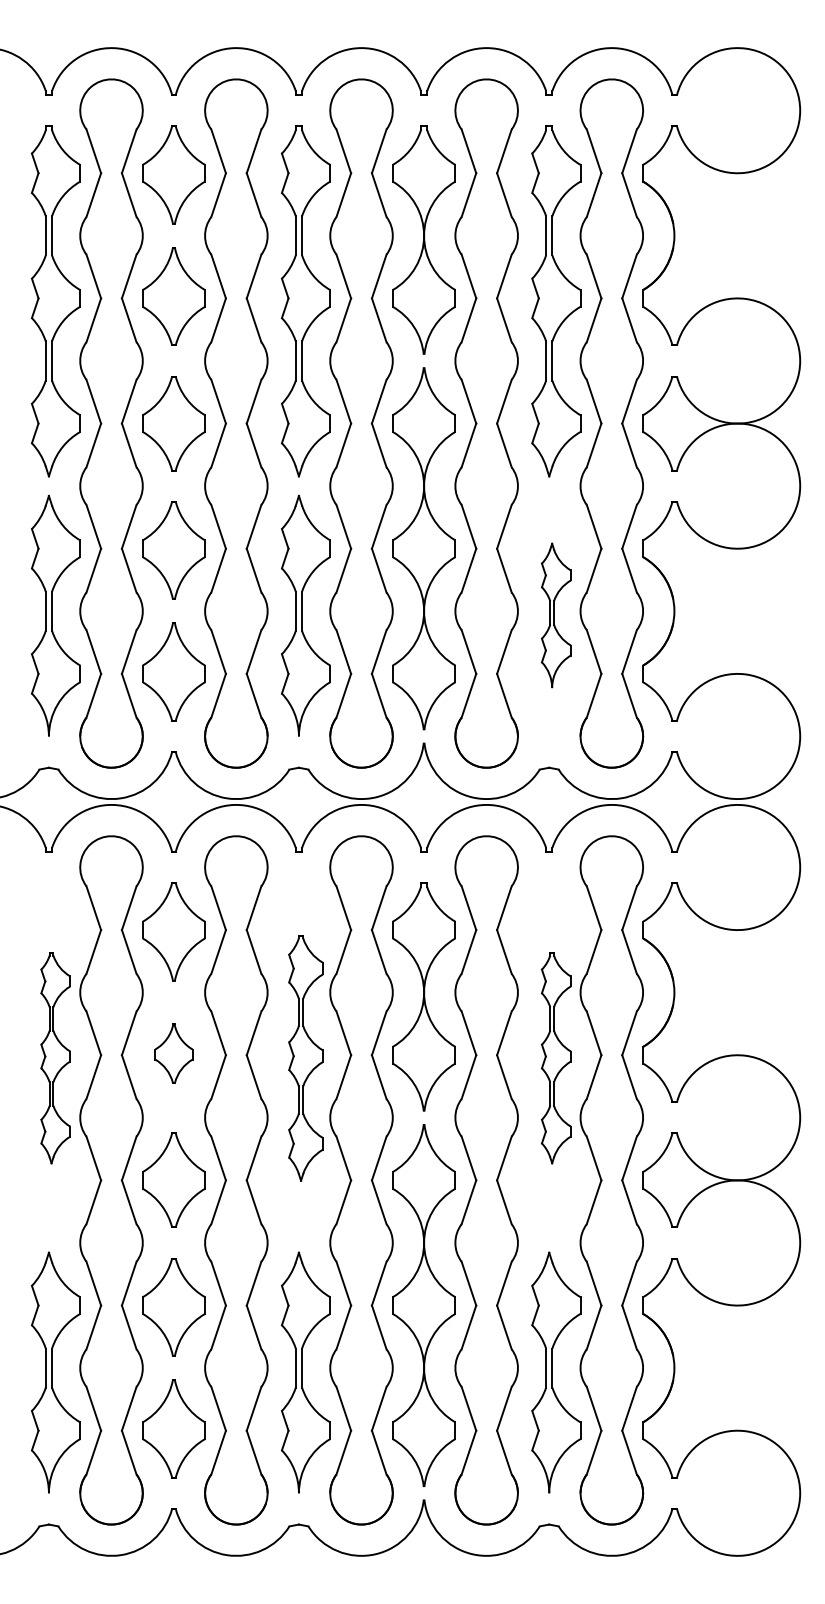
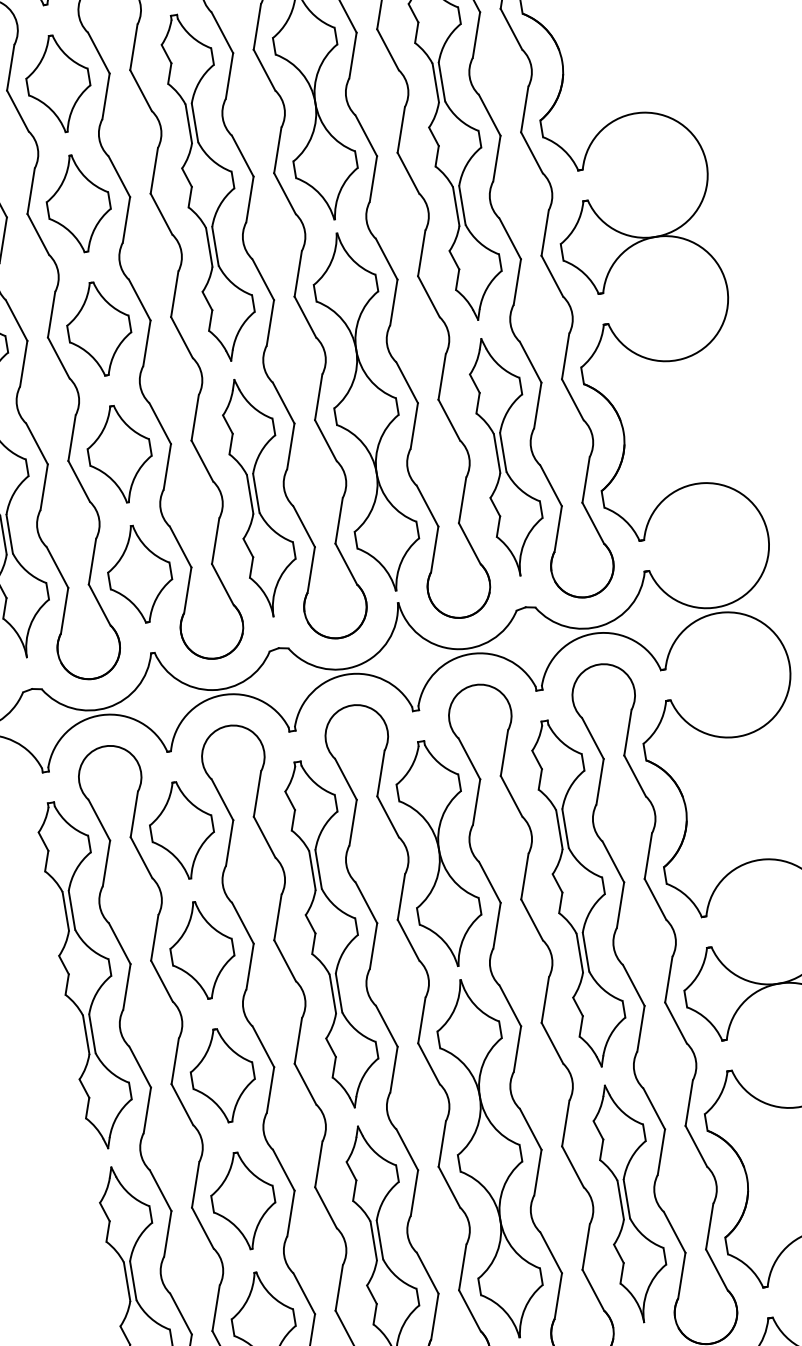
part: (556, 615) -> (508, 455), size x1.67
part: (173, 1053) -> (201, 950), size x1.67
part: (55, 1058) -> (86, 974), size x1.67
part: (305, 1058) -> (332, 933), size x1.43
part: (556, 1058) -> (580, 892), size x1.67

